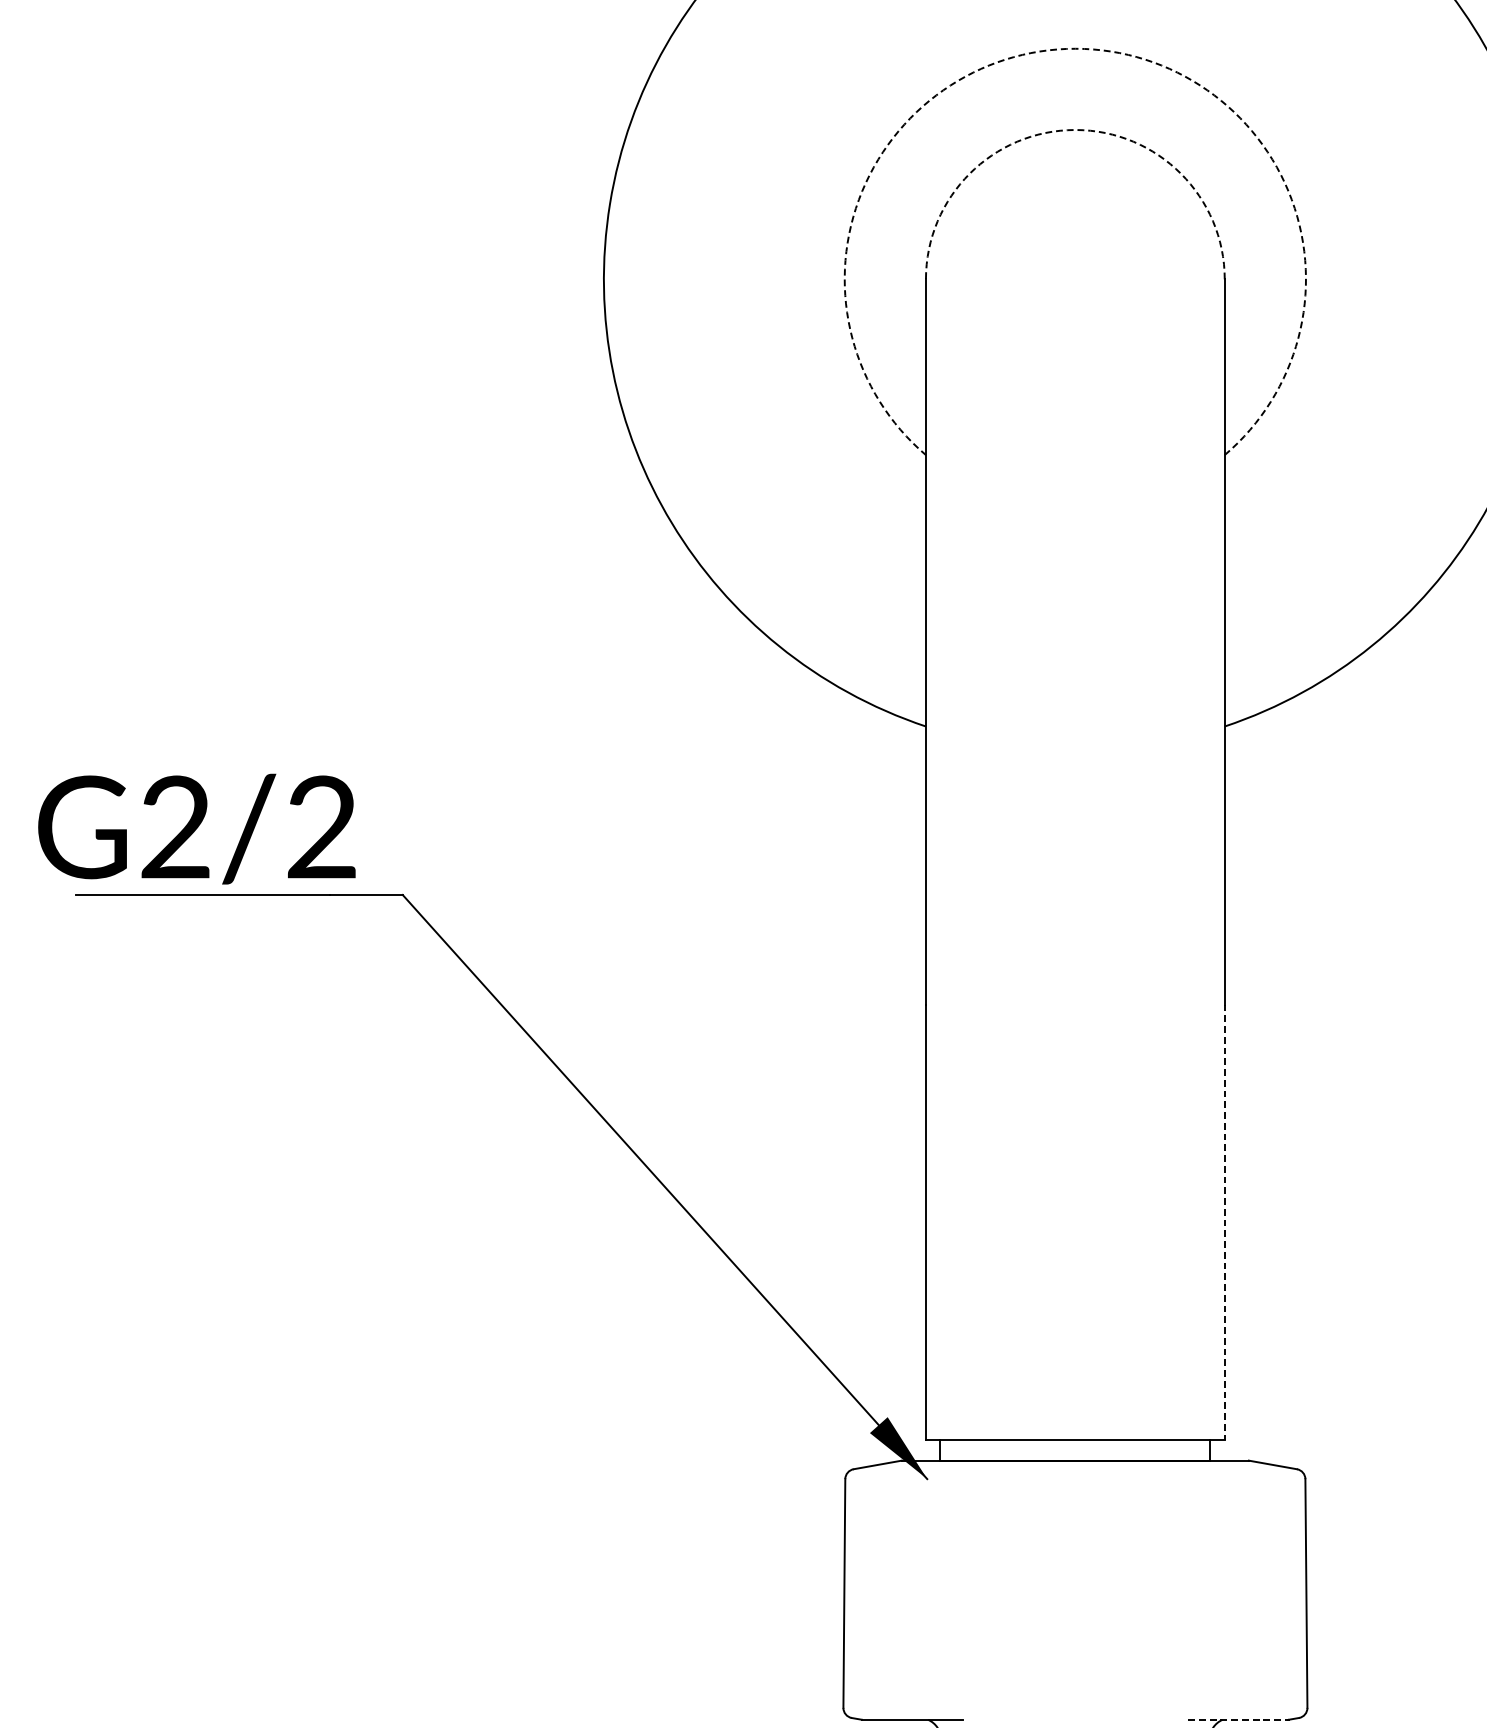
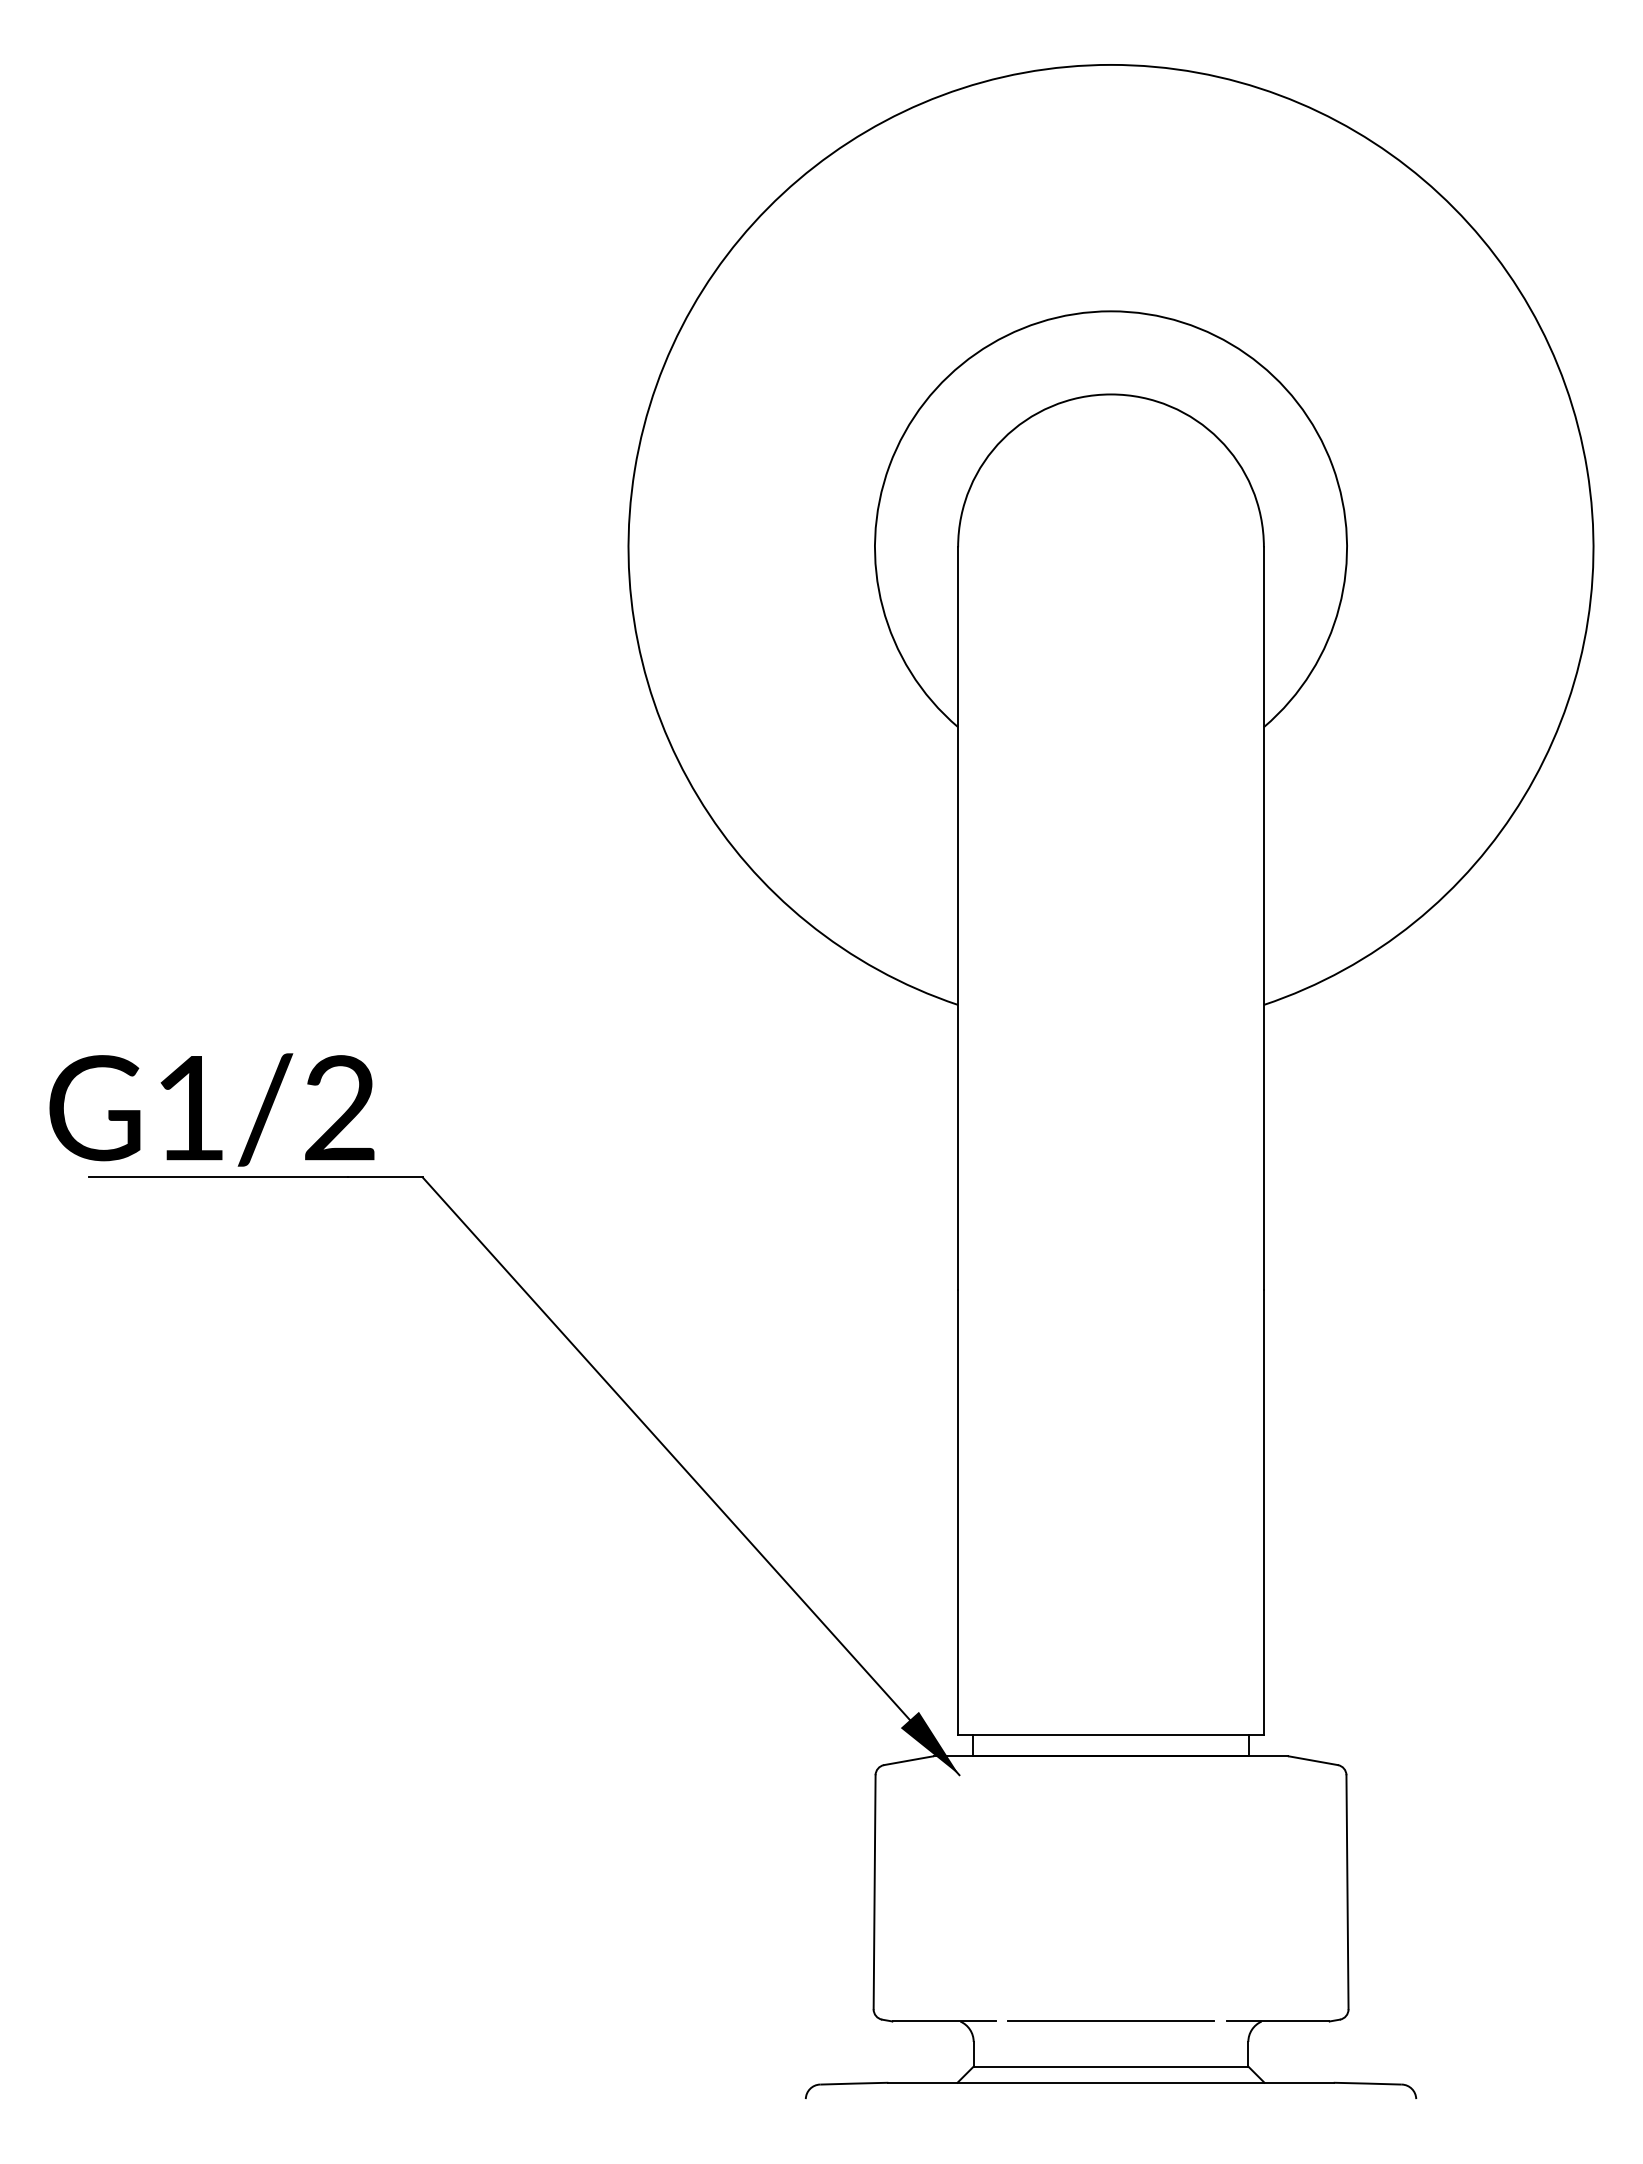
arc: (1075, 48) -> (1111, 311), dashed -> solid
arc: (1075, 130) -> (1111, 394), dashed -> solid
text: (174, 826) -> (189, 1107), G2/2 -> G1/2
line: (1224, 1222) -> (1263, 1512), dashed -> solid
line: (1074, 1719) -> (1110, 2021), added
line: (1238, 1719) -> (1278, 2021), dashed -> solid

